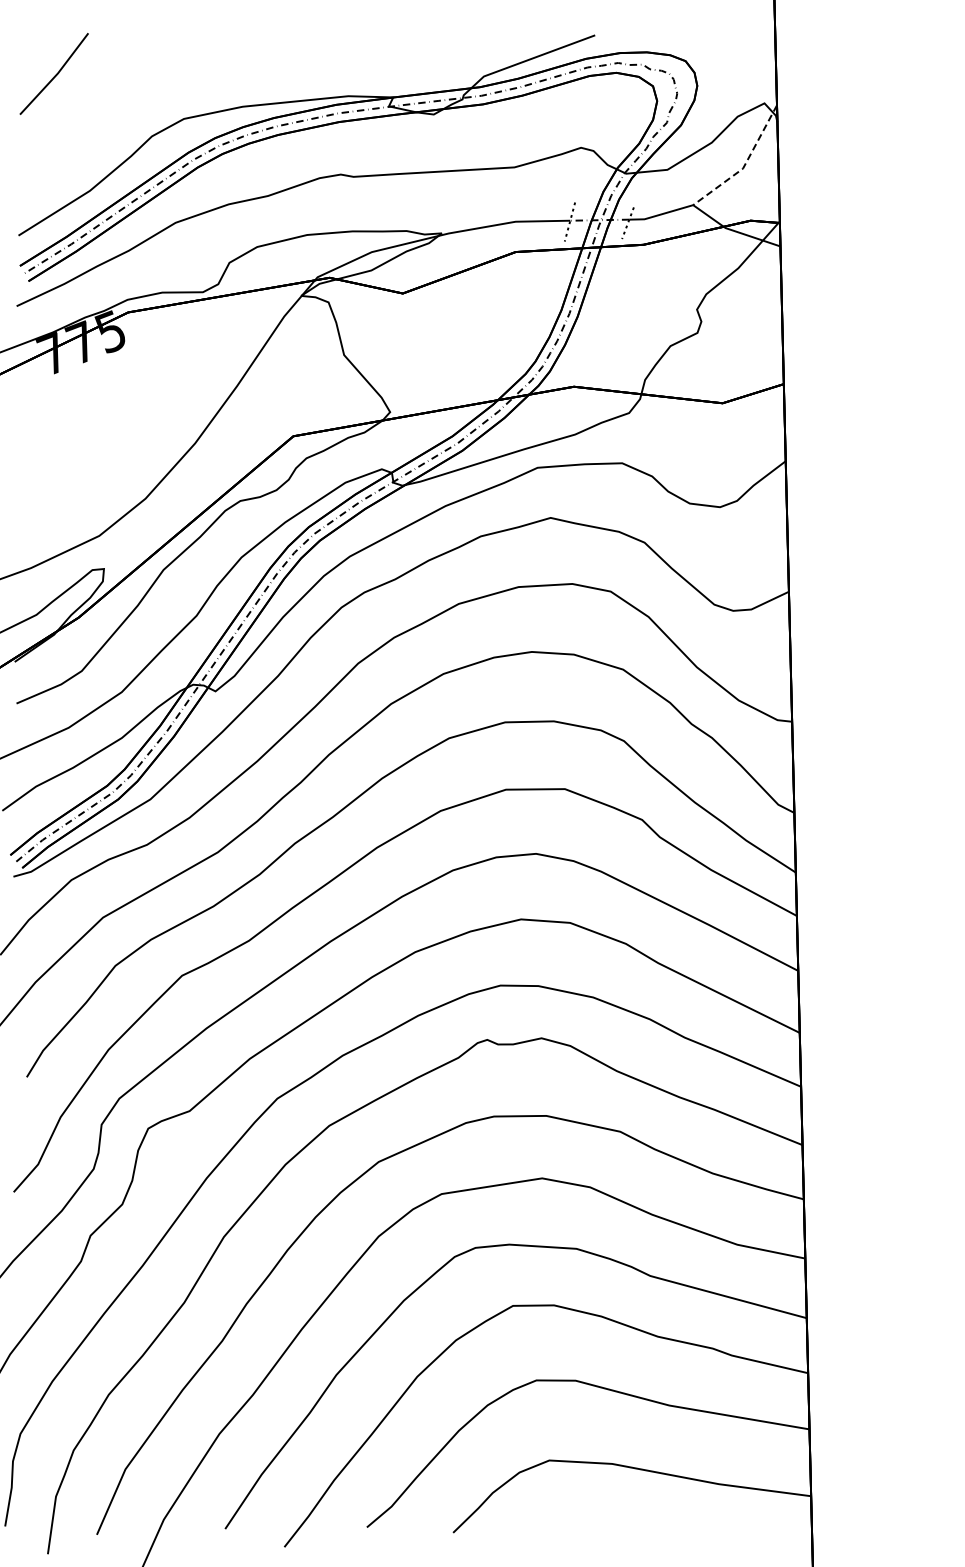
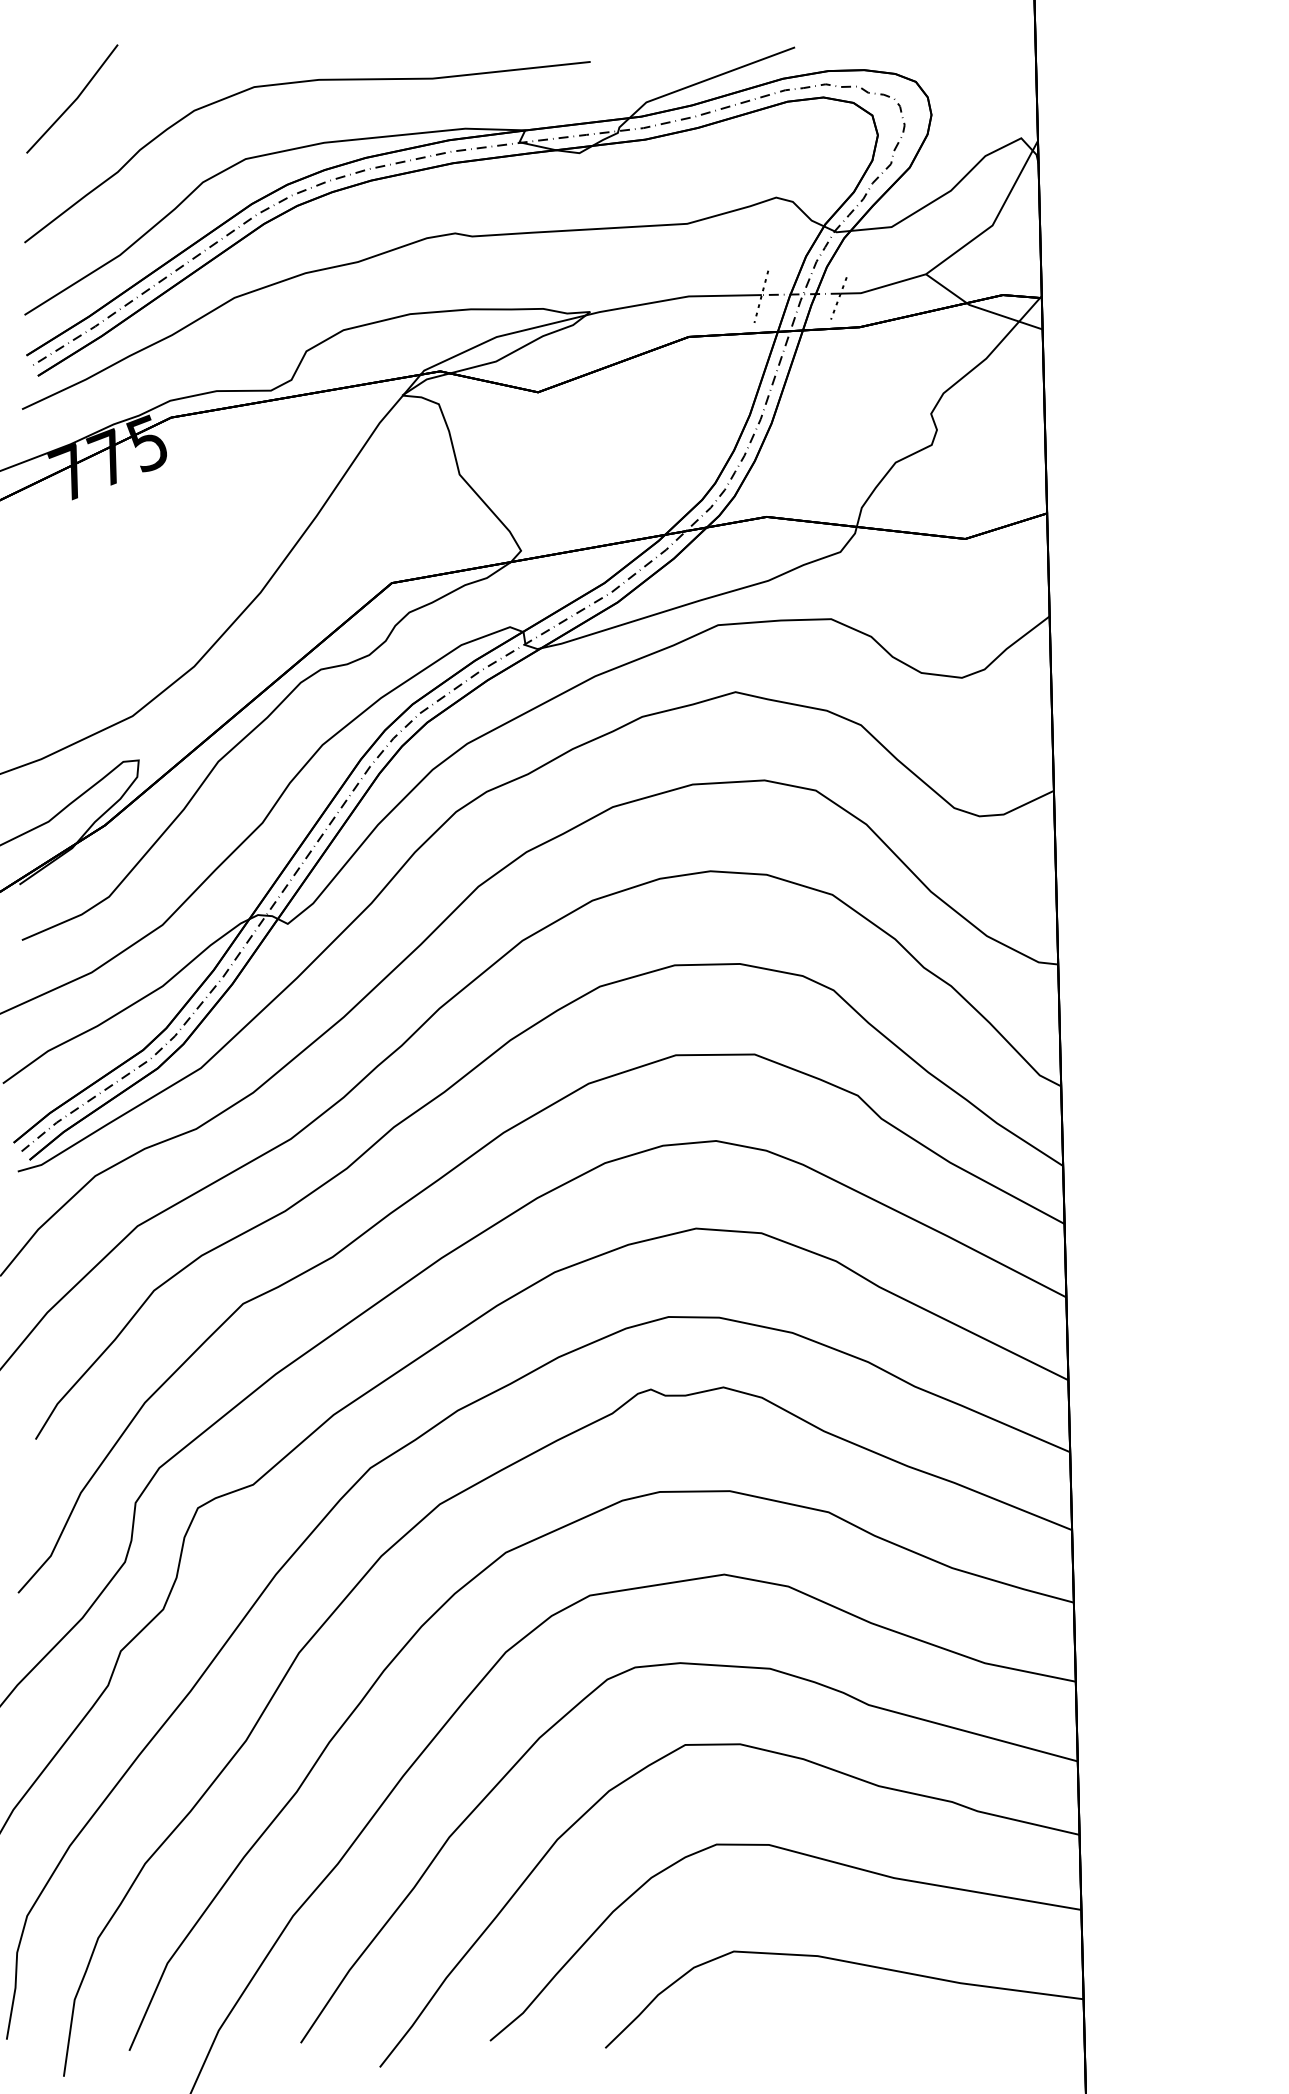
curve: (224, 62) -> (299, 83), added
line: (744, 165) -> (994, 221), dashed -> solid

